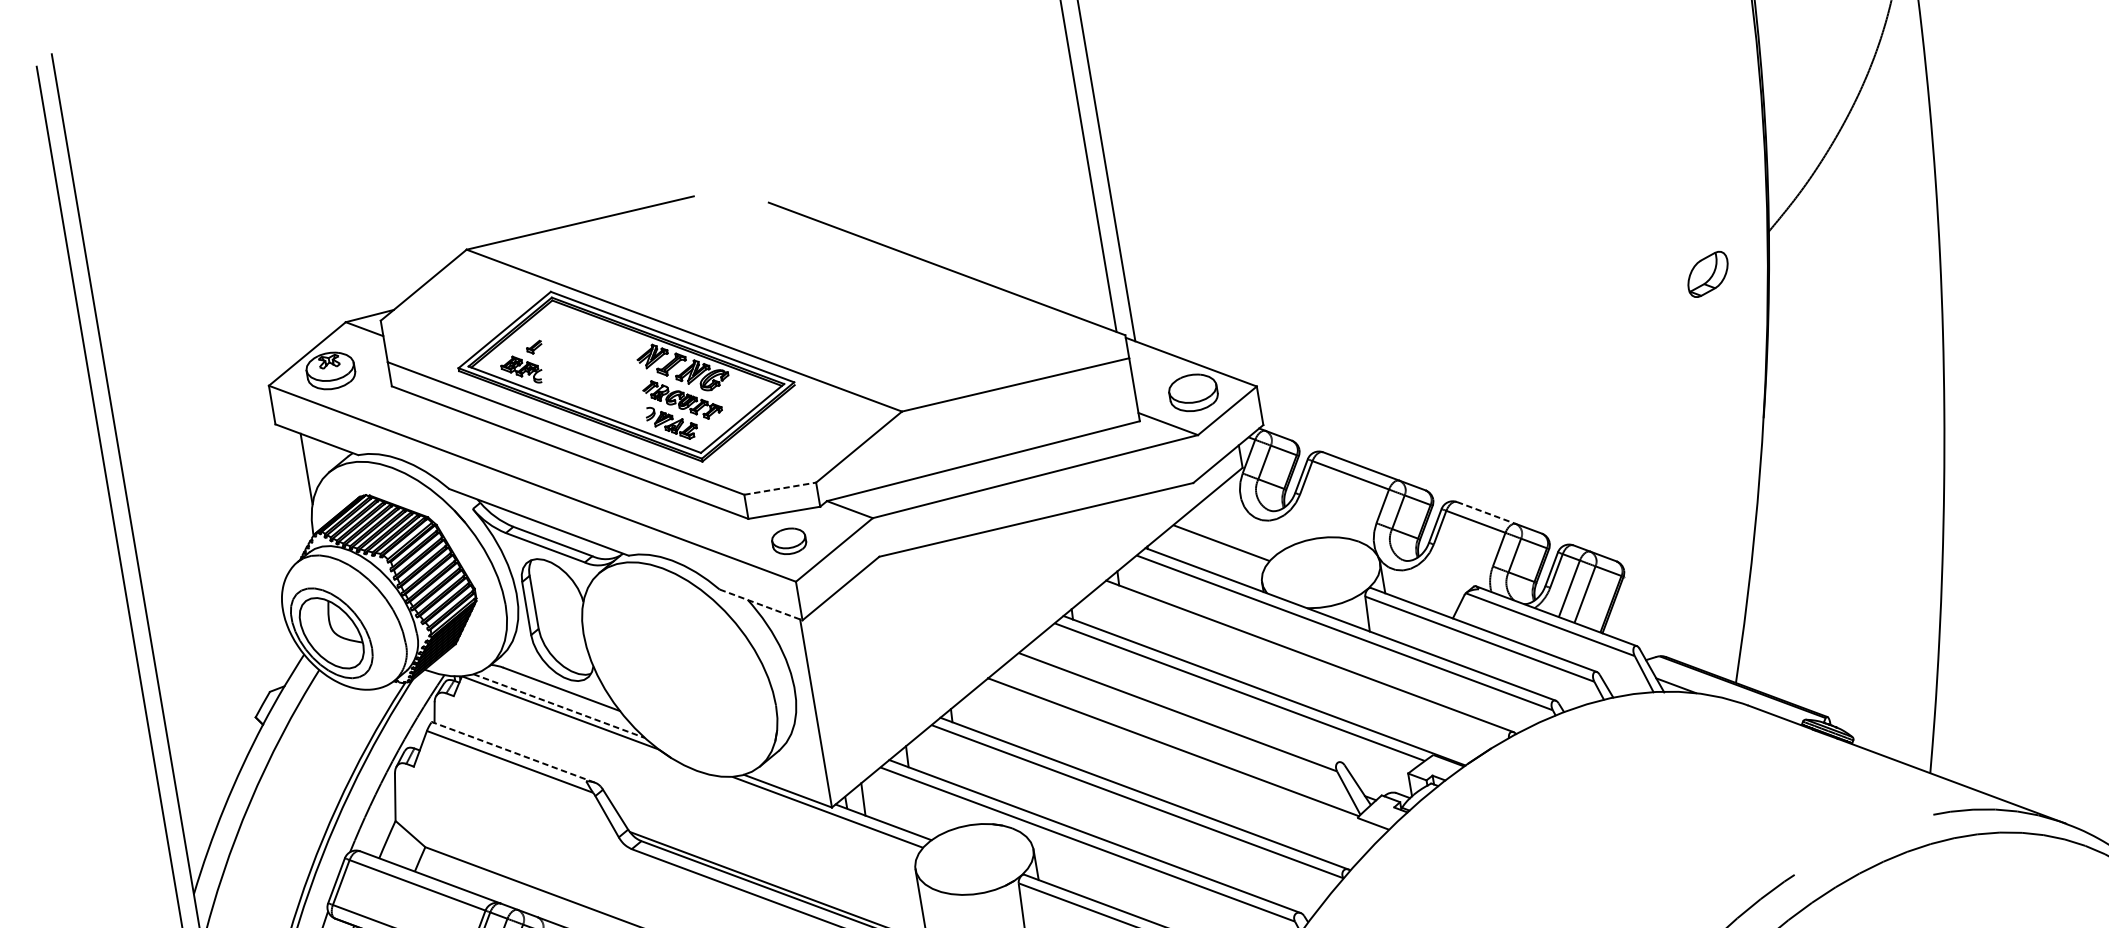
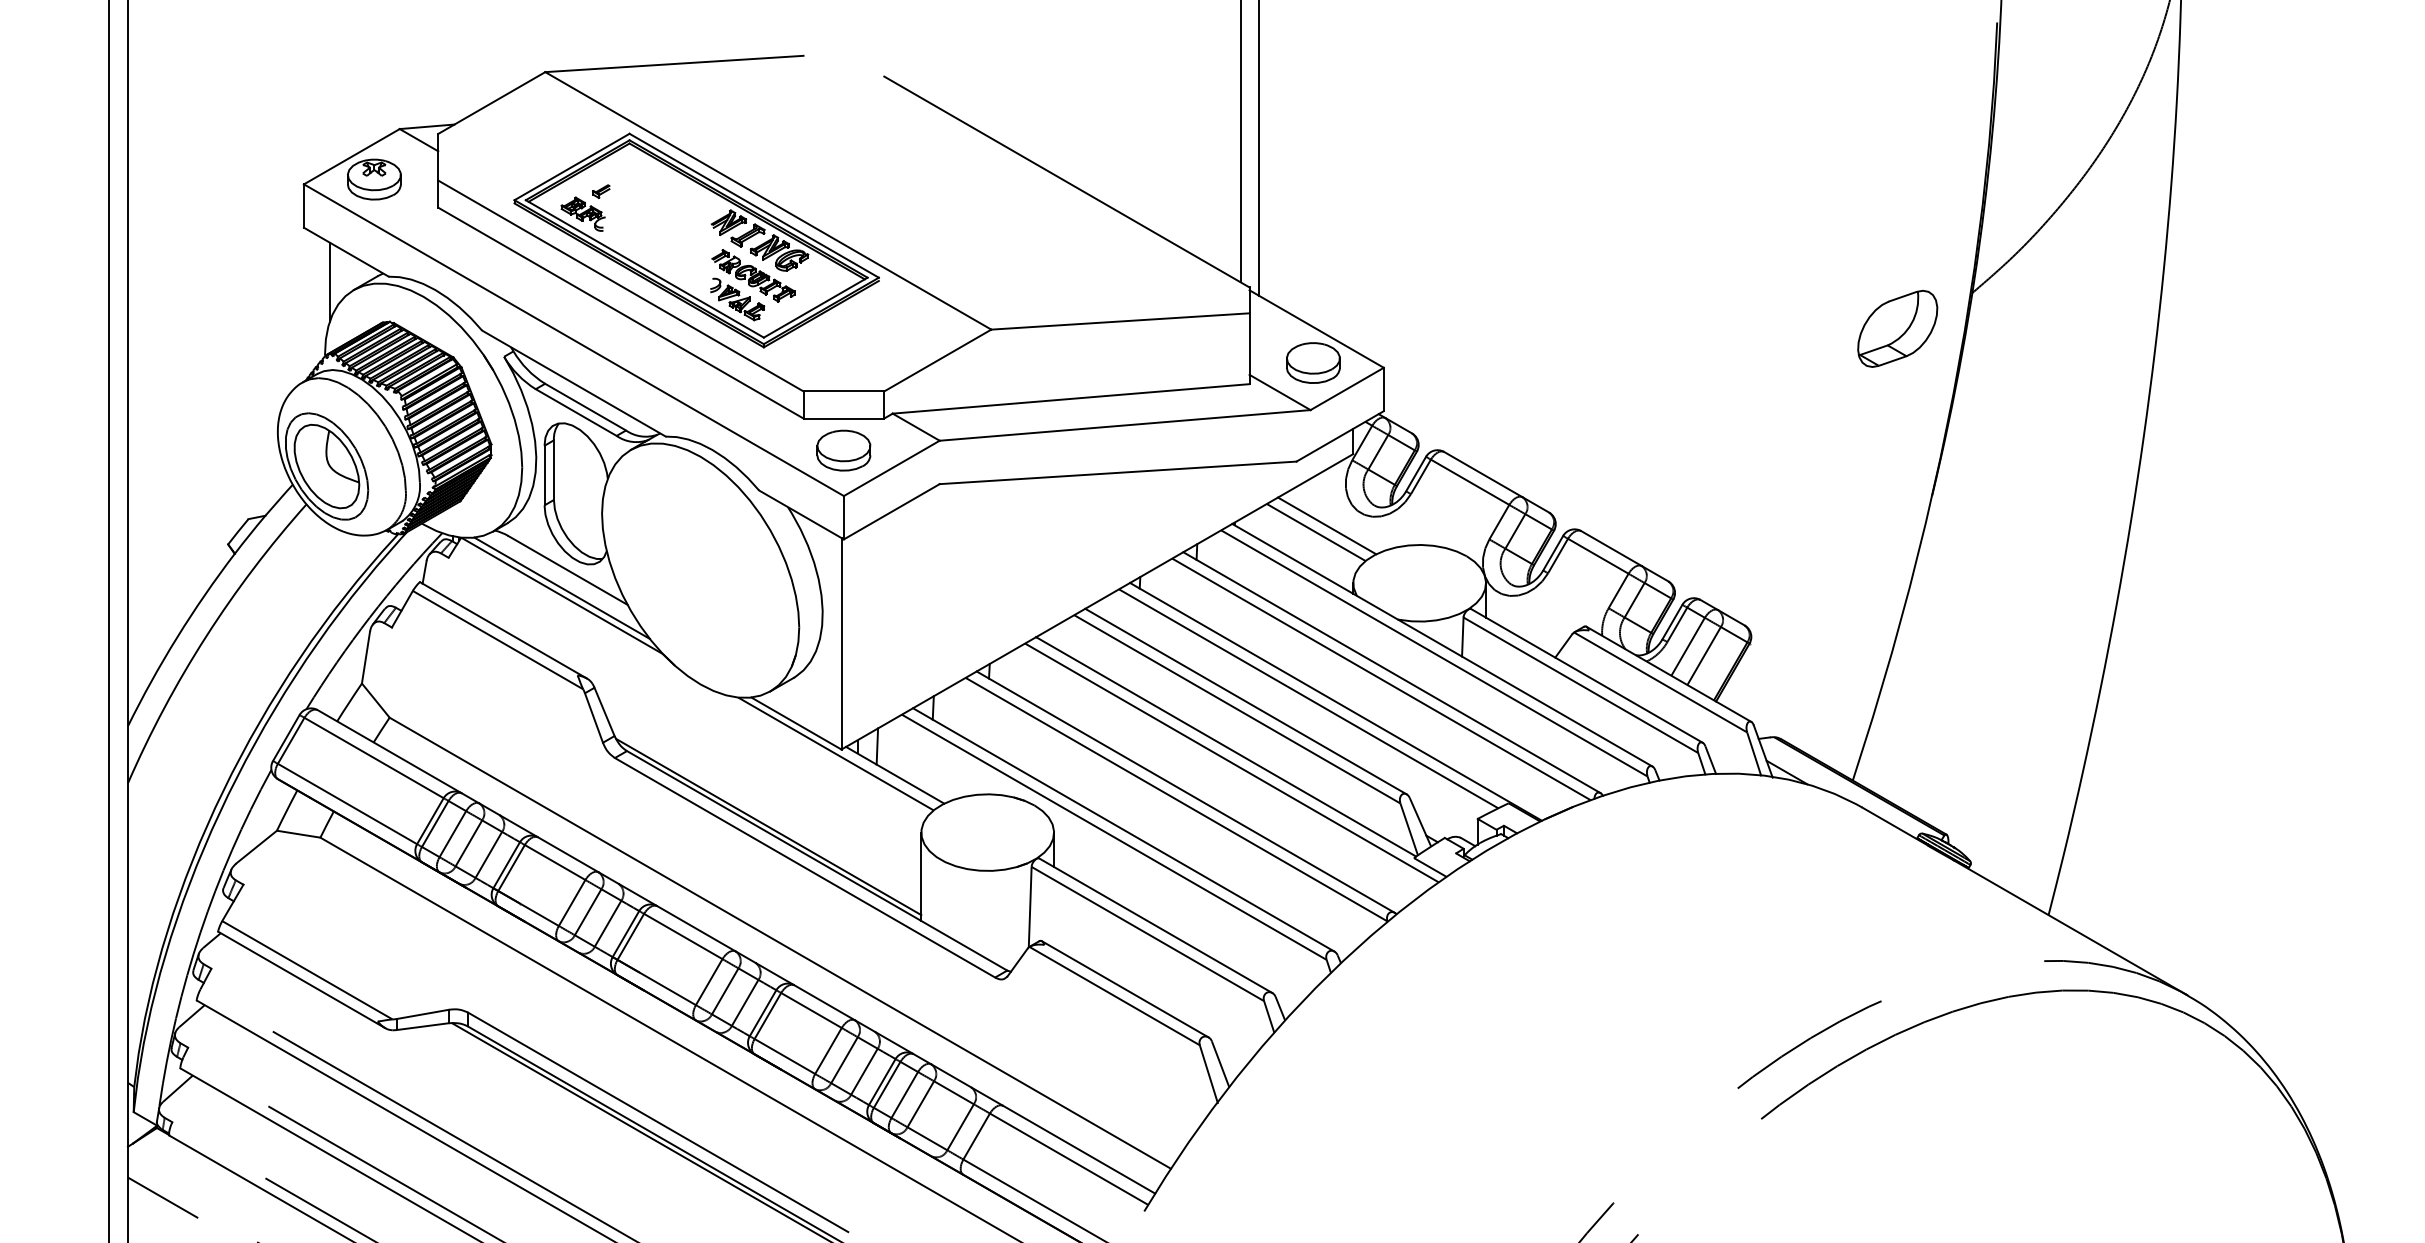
part: (1707, 274) -> (1897, 328), size x1.67
line: (780, 488) -> (844, 391), dashed -> solid
line: (1486, 512) -> (1611, 548), dashed -> solid
line: (1230, 535) -> (1327, 525), added
part: (788, 541) -> (843, 450), size x1.43
line: (761, 604) -> (801, 514), dashed -> solid
line: (1301, 664) -> (1381, 679), added
line: (1184, 704) -> (1245, 701), added
line: (559, 706) -> (562, 588), dashed -> solid
line: (513, 752) -> (503, 630), dashed -> solid
line: (1180, 760) -> (1231, 762), added

